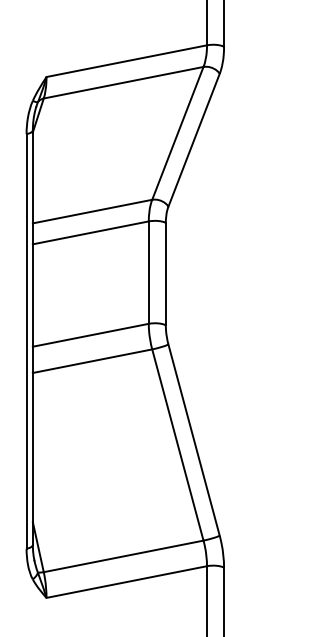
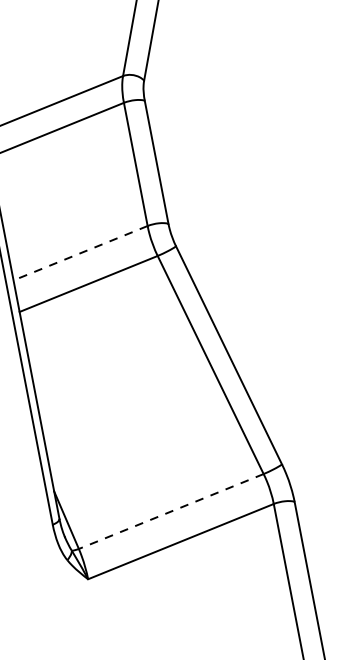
line: (90, 335) -> (80, 253), solid -> dashed
line: (123, 556) -> (171, 511), solid -> dashed

